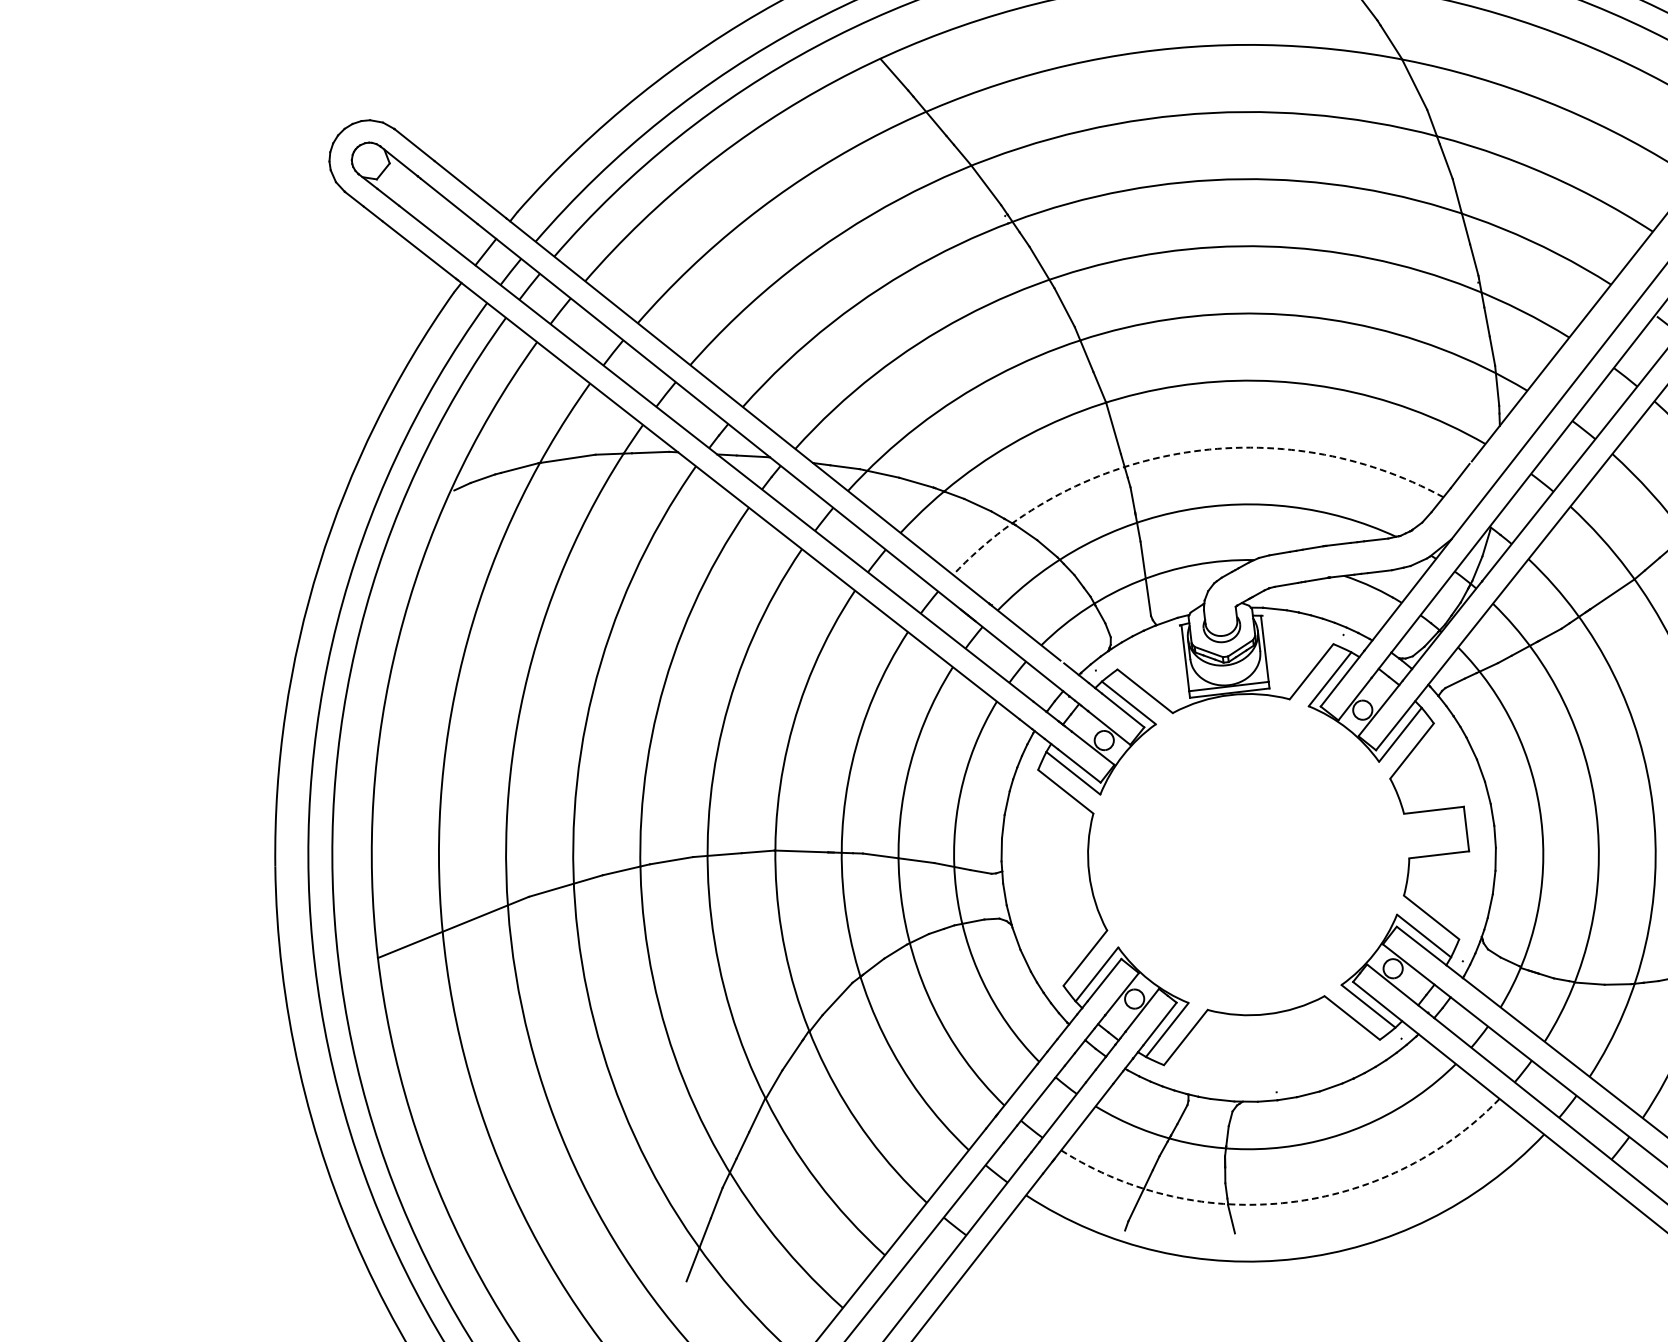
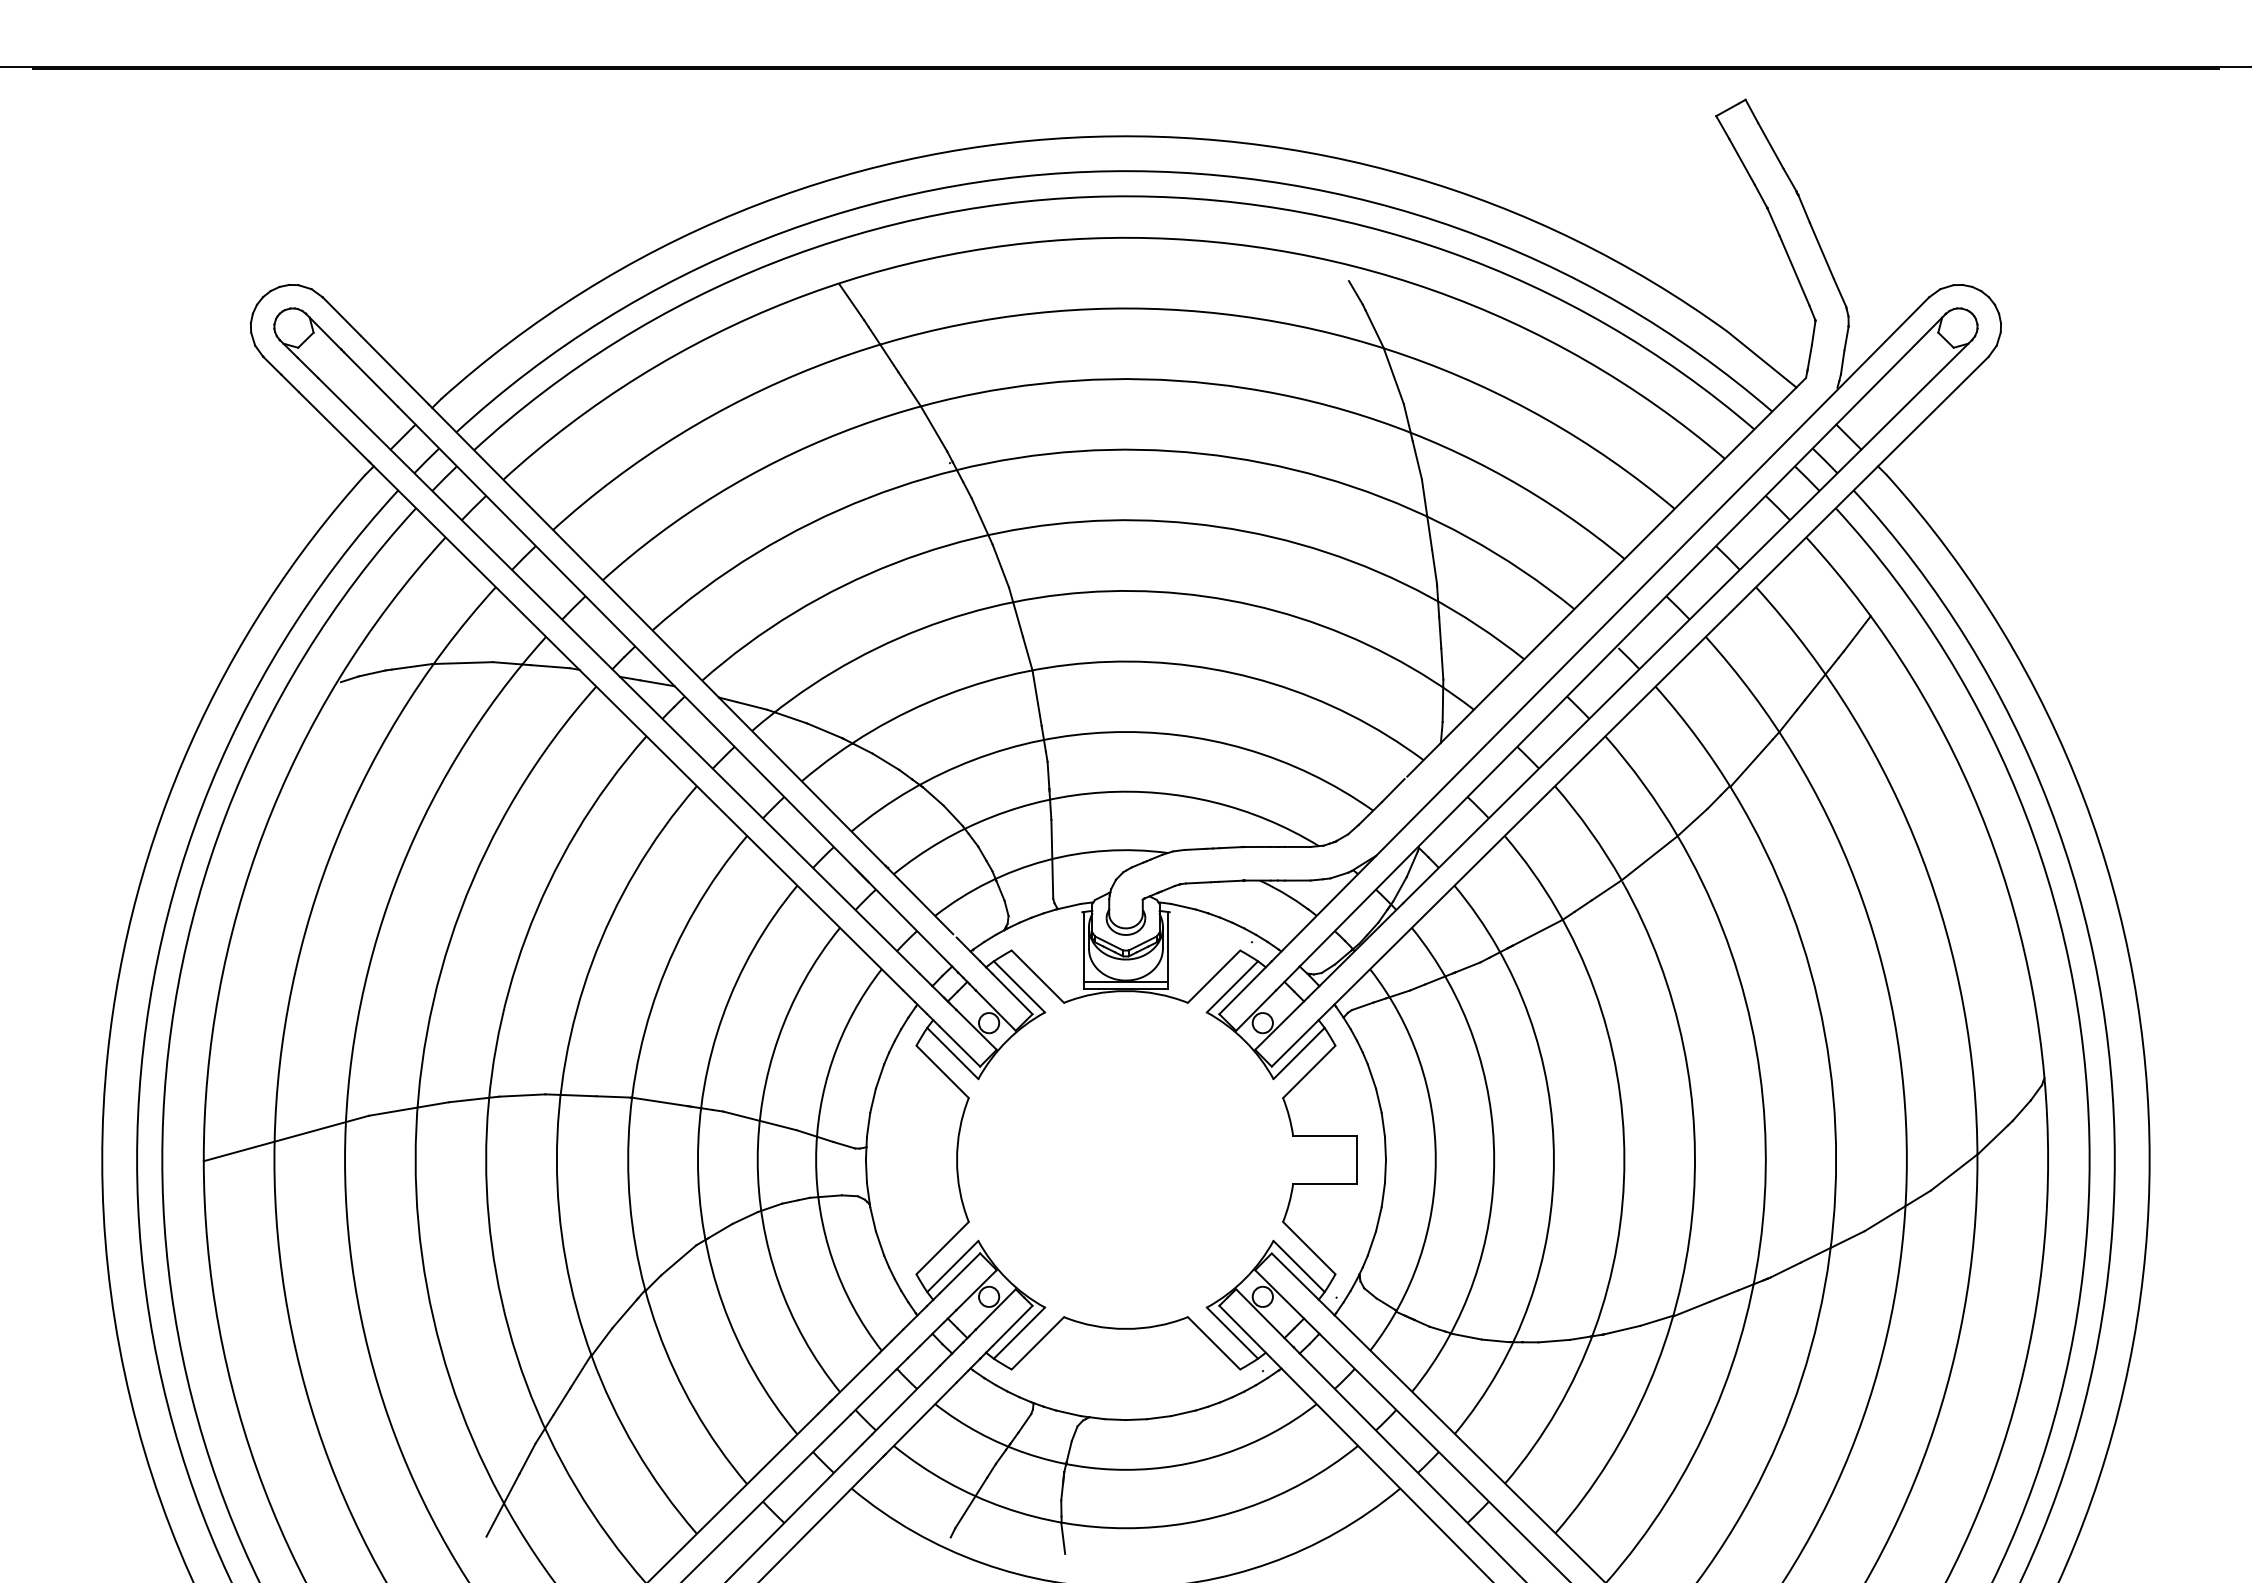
arc: (1184, 452) -> (1108, 732), dashed -> solid
arc: (1289, 1202) -> (1125, 1528), dashed -> solid

